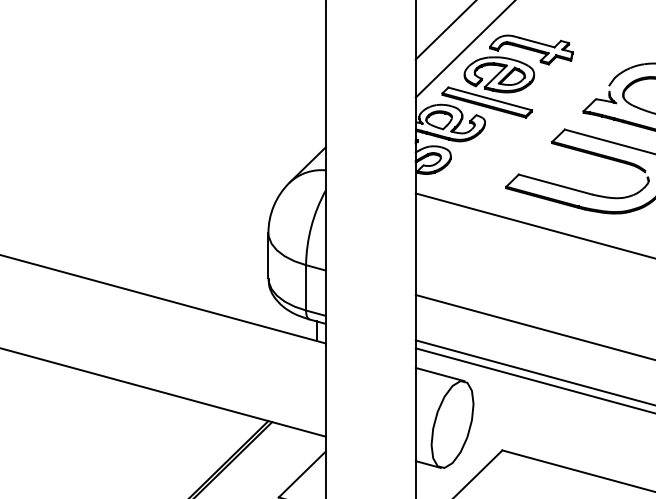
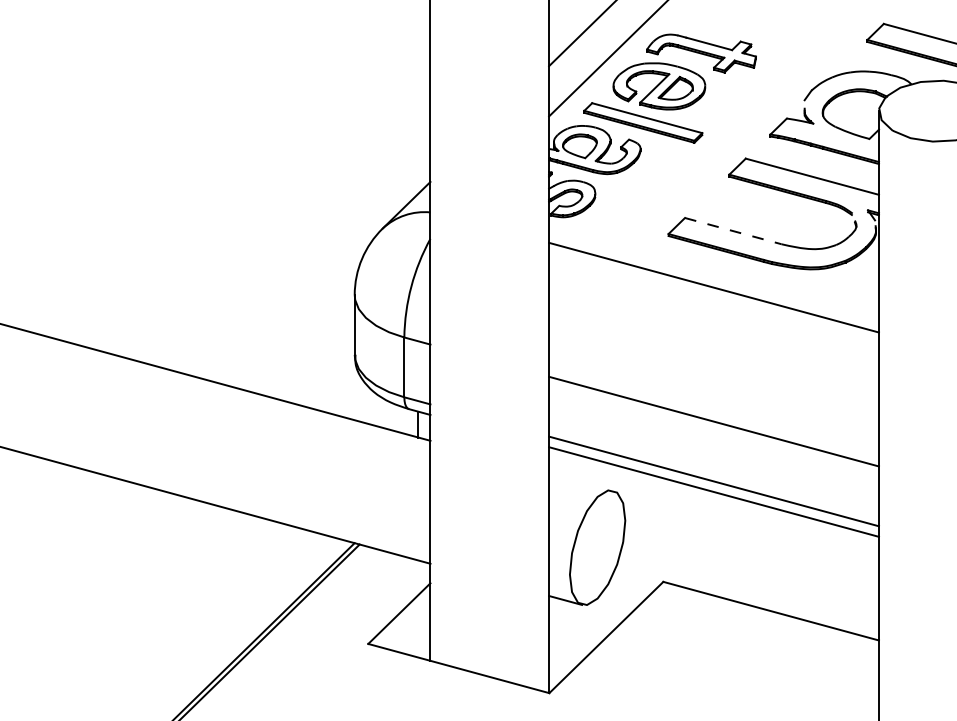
line: (555, 184) -> (733, 231), solid -> dashed
line: (440, 374) -> (581, 481), removed

